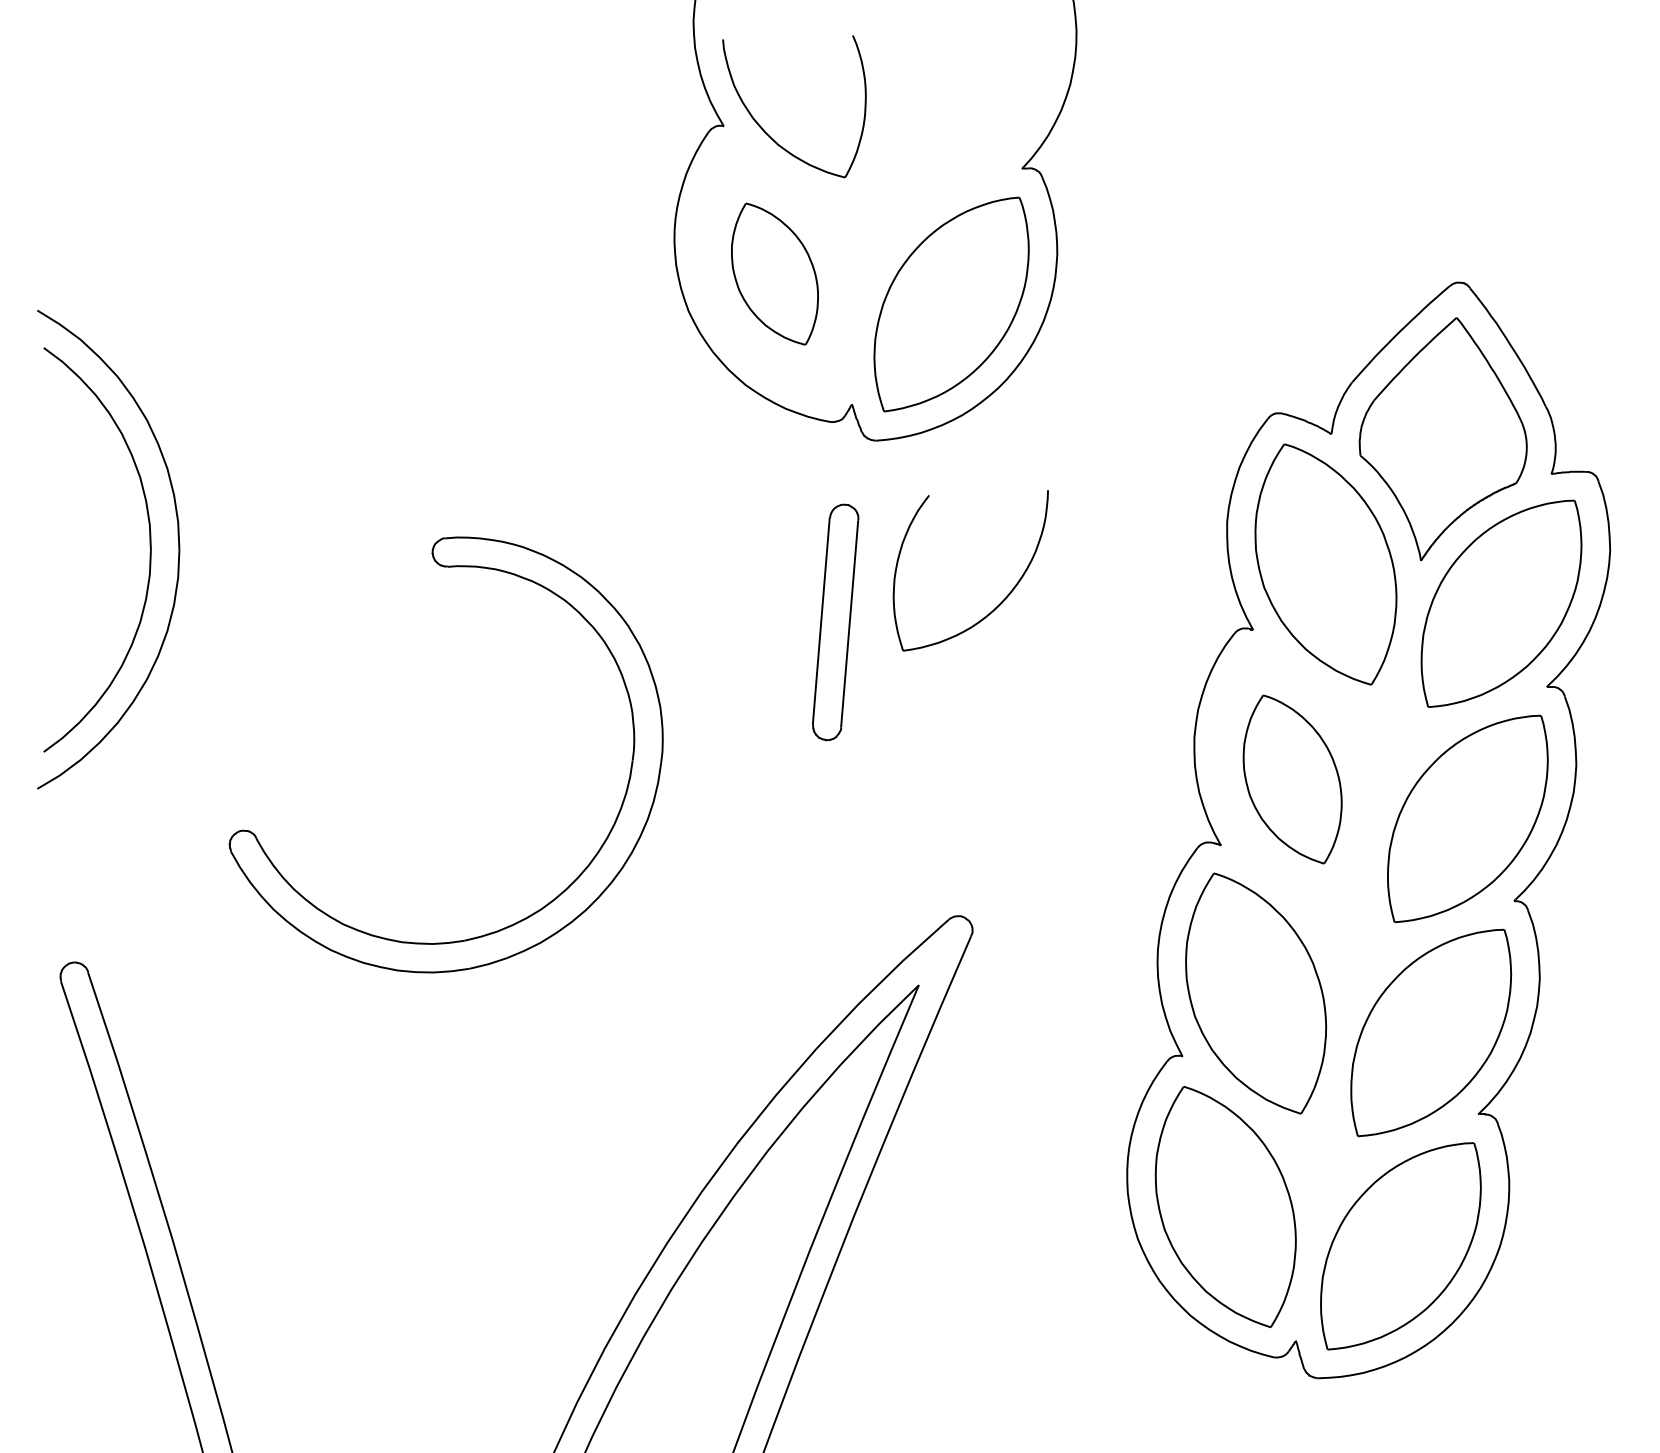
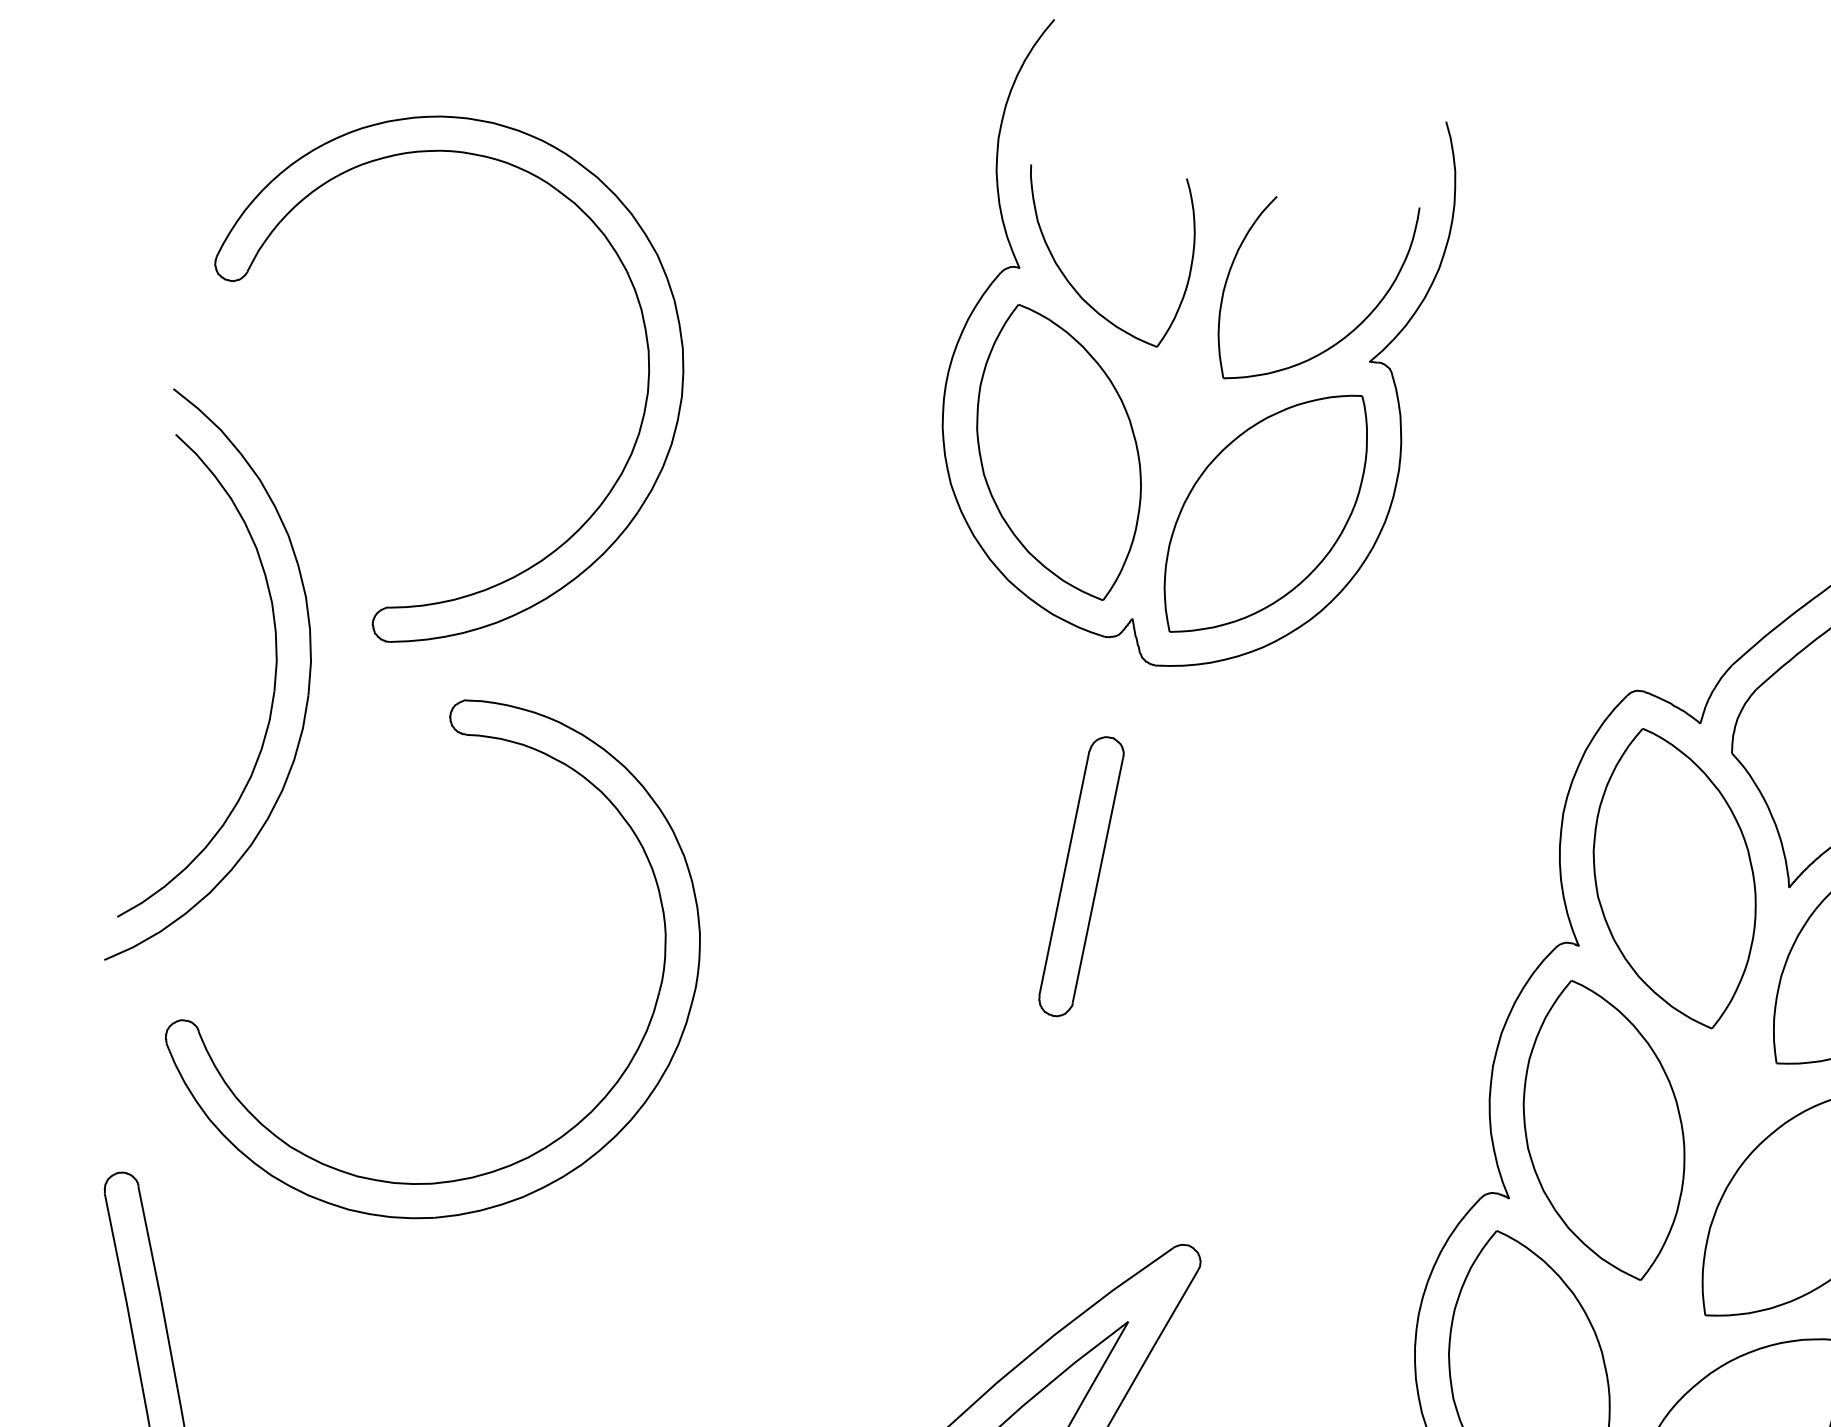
part: (774, 273) -> (1058, 451), size x1.67
part: (401, 361) -> (600, 502), added
part: (1001, 601) -> (1347, 333), moved
part: (1292, 779) -> (1604, 1130), size x1.43
part: (572, 881) -> (569, 1128), moved

